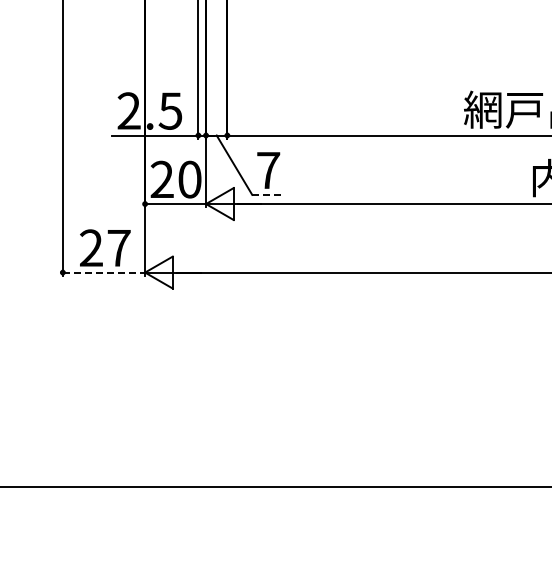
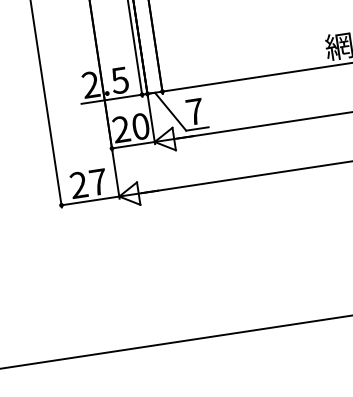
line: (268, 194) -> (197, 128), dashed -> solid
line: (104, 272) -> (90, 200), dashed -> solid

